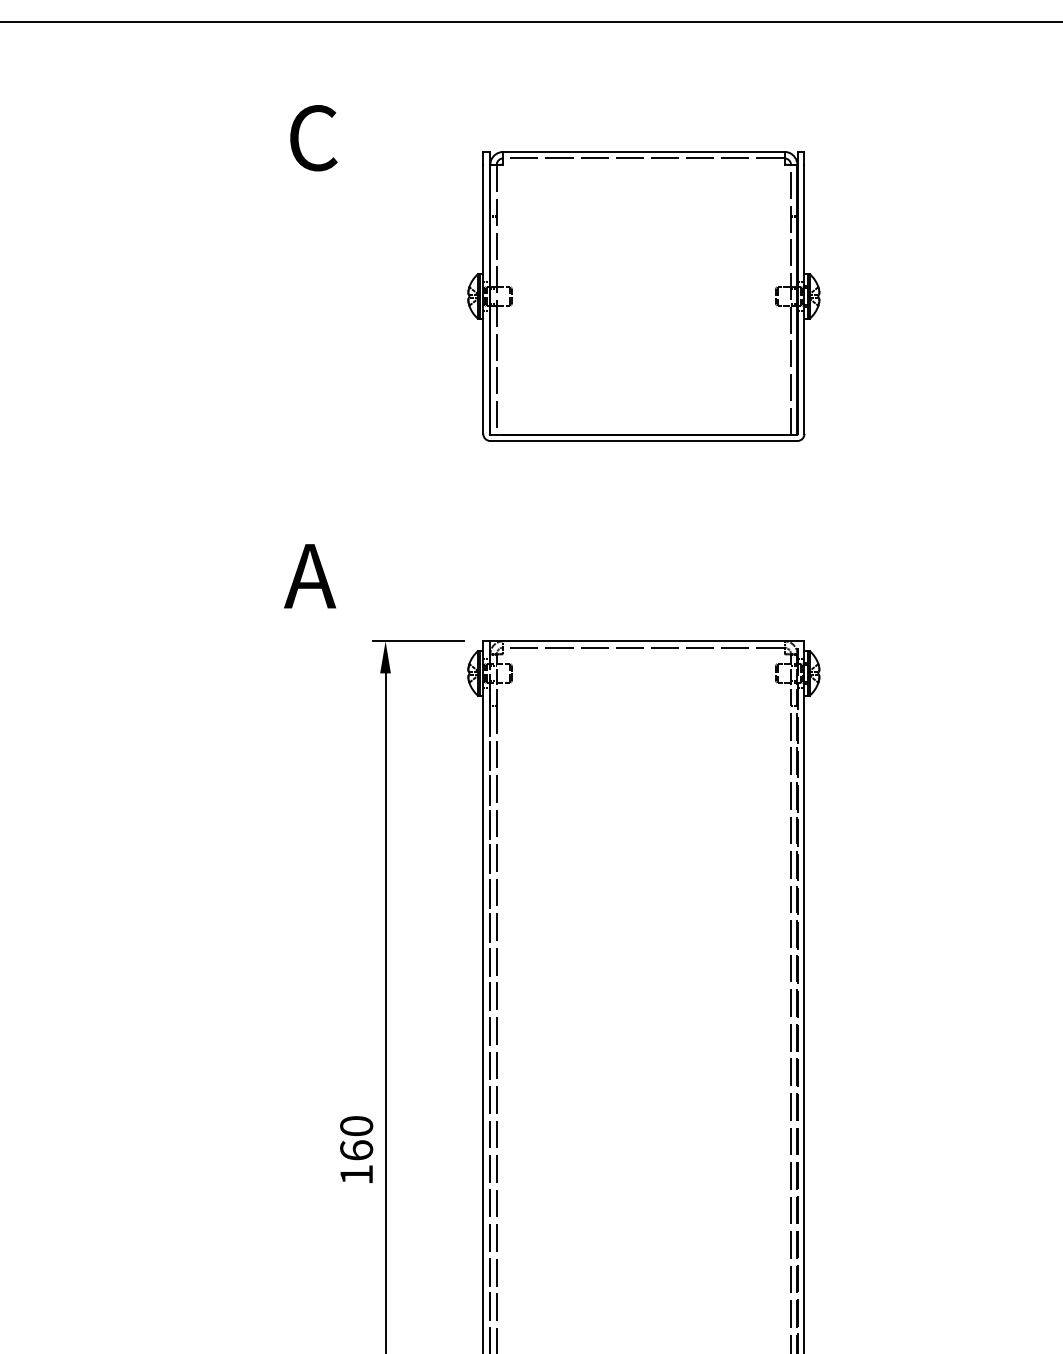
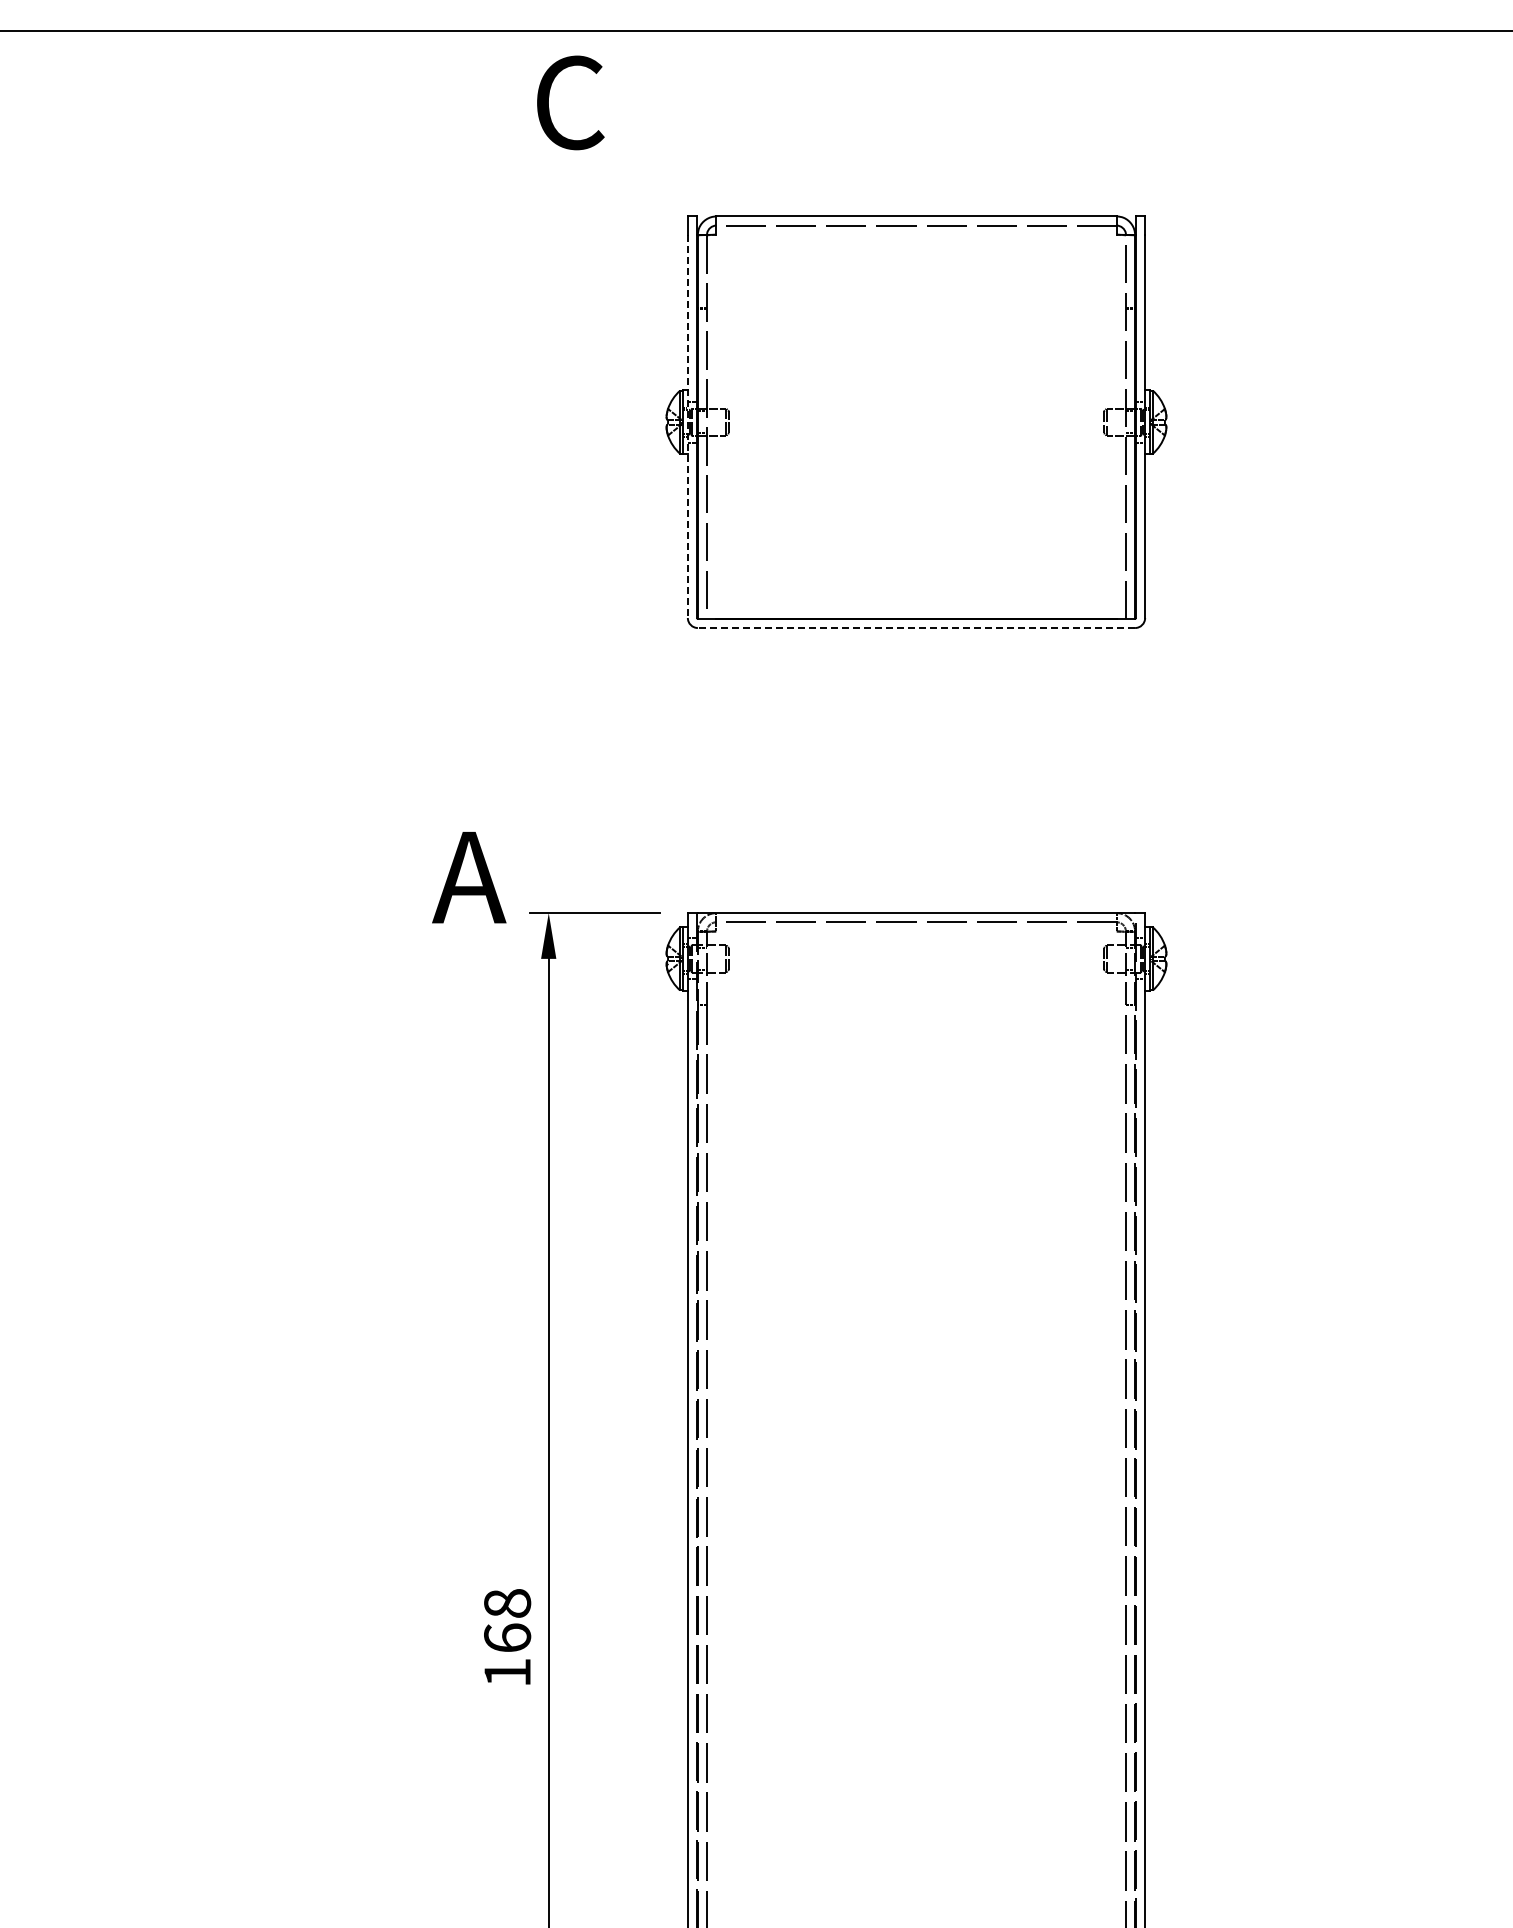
text: (313, 137) -> (570, 102), moved
line: (483, 299) -> (687, 426), solid -> dashed
line: (643, 441) -> (916, 628), solid -> dashed
text: (310, 576) -> (469, 877), moved
text: (356, 1126) -> (507, 1603), 160 -> 168

